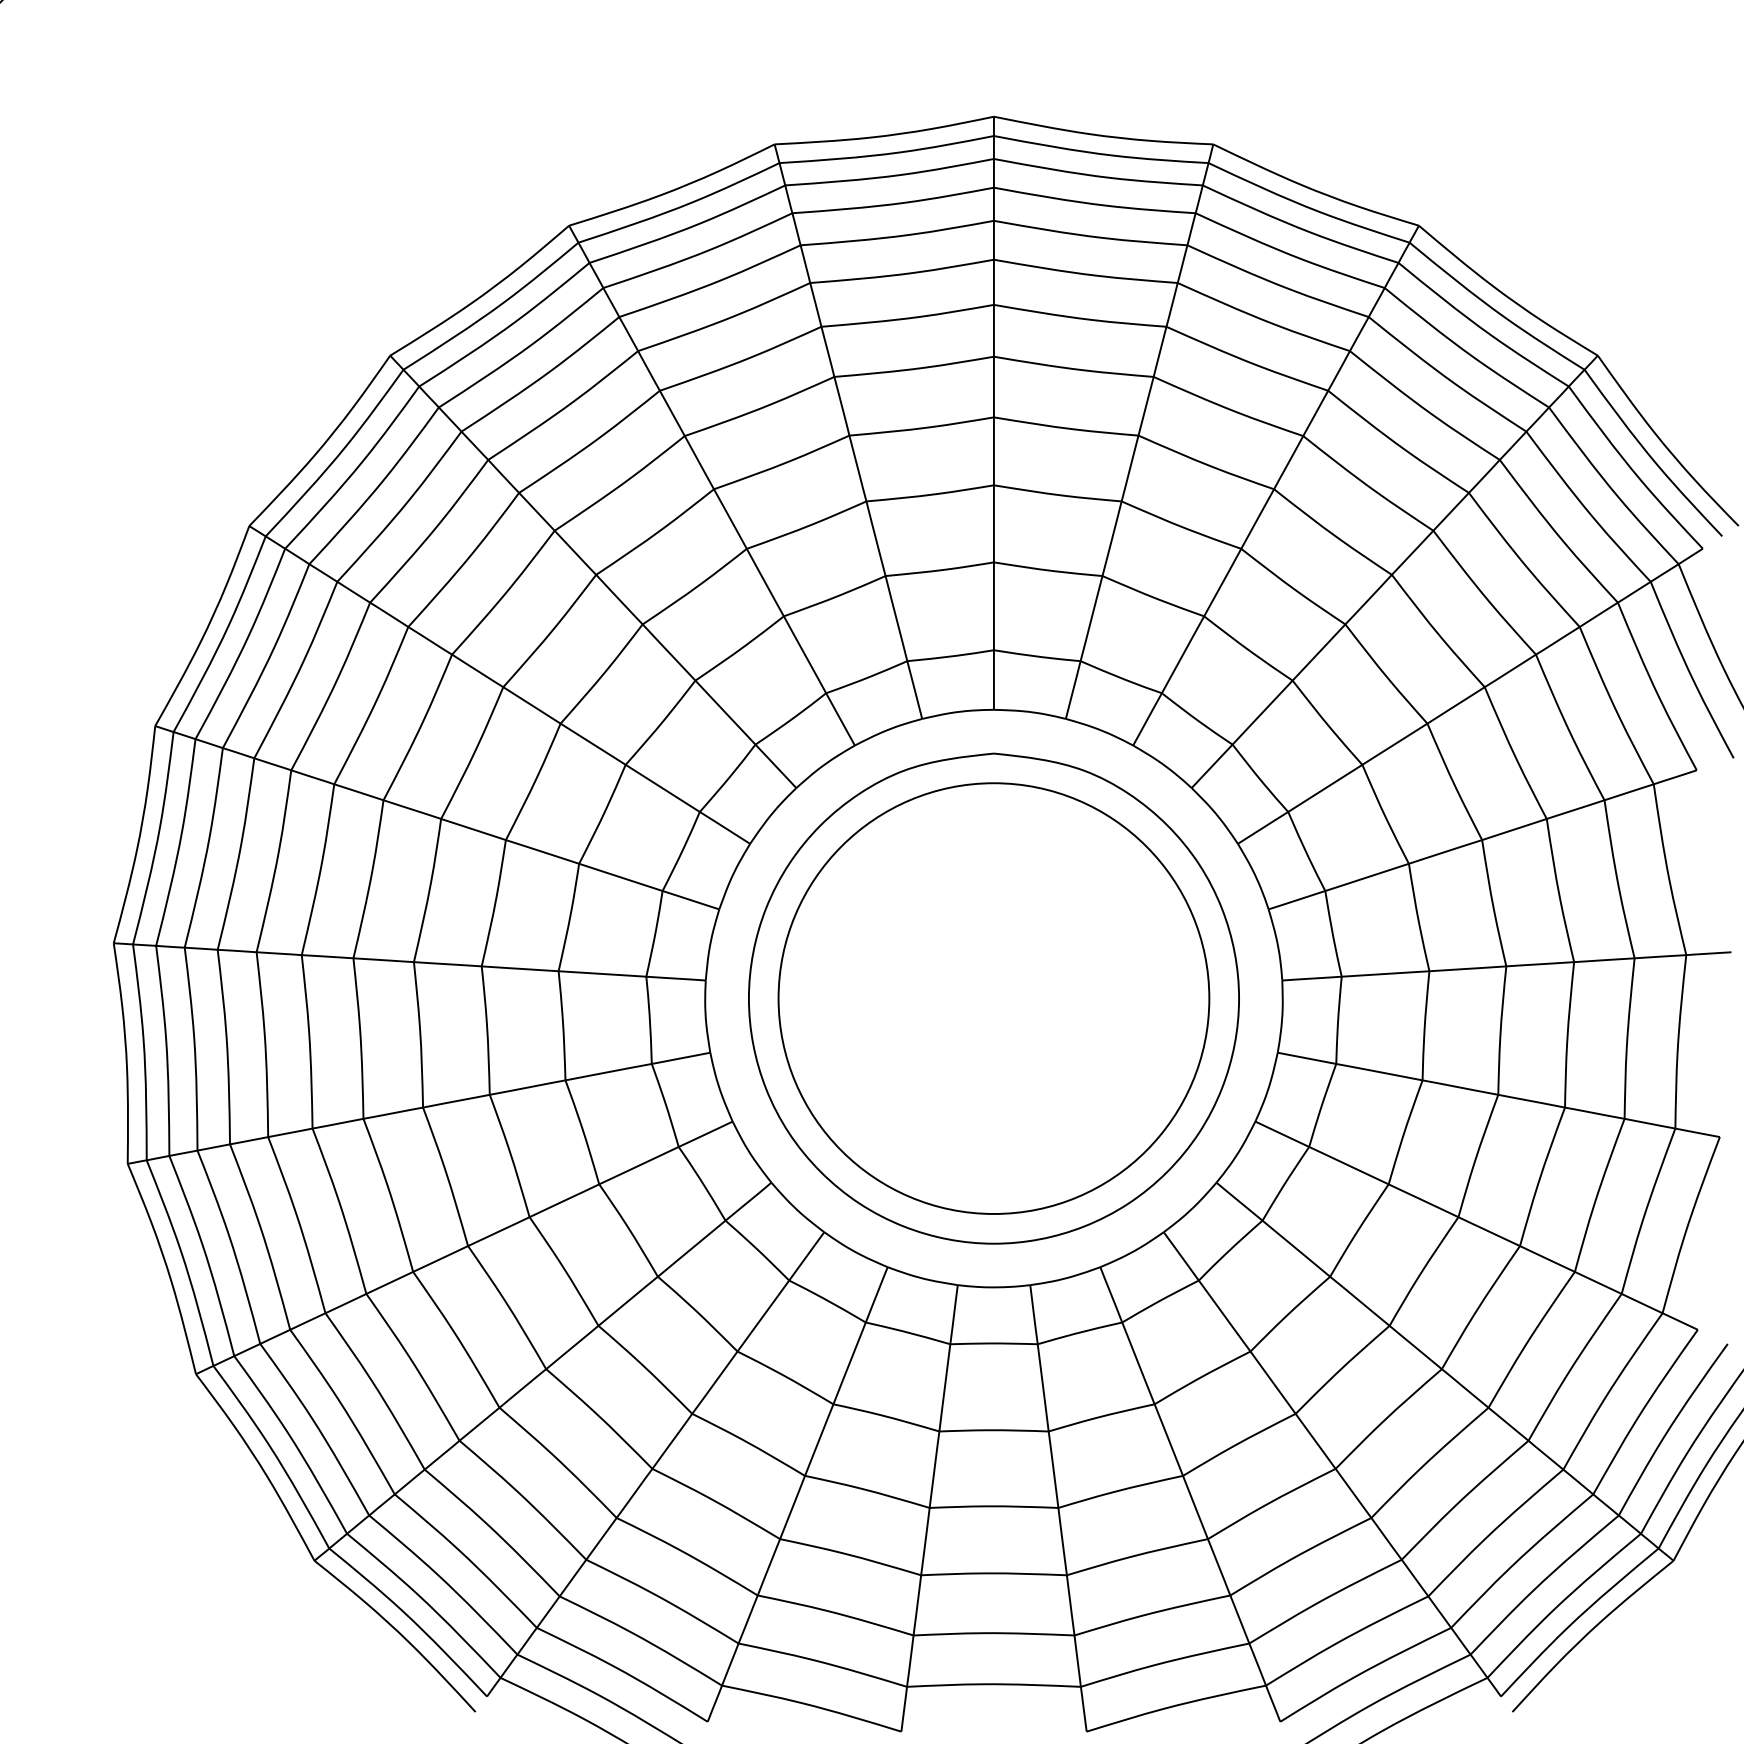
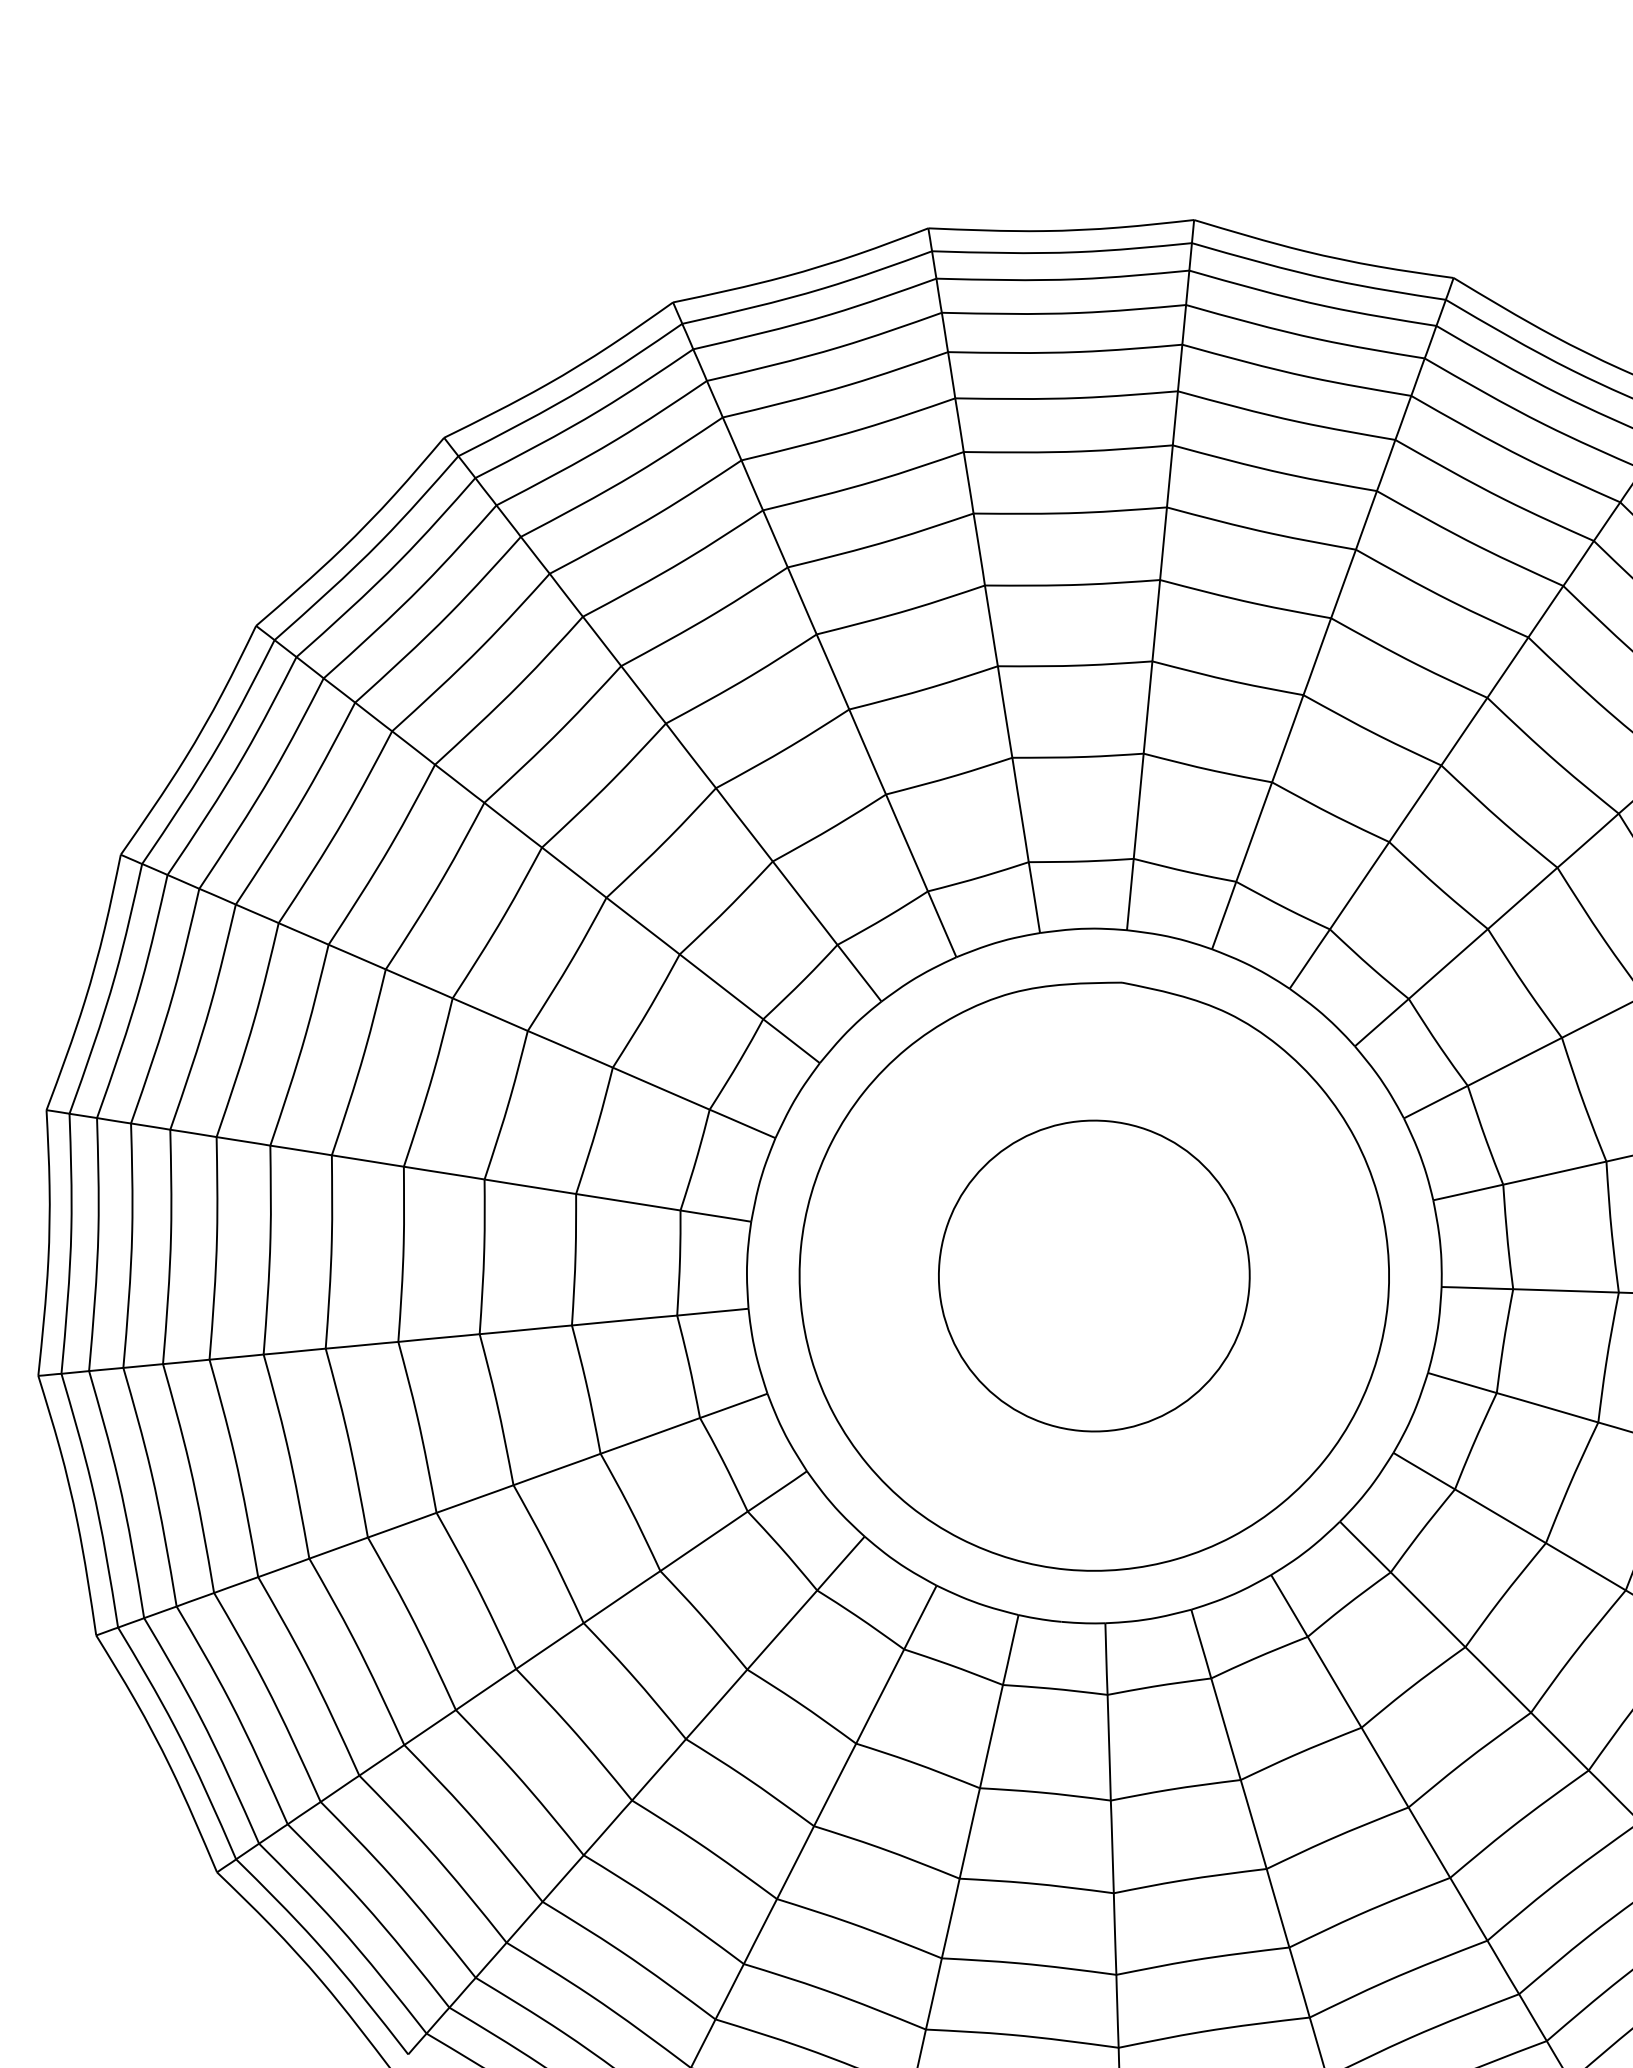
circle: (993, 998) -> (1093, 1275), size x0.6

